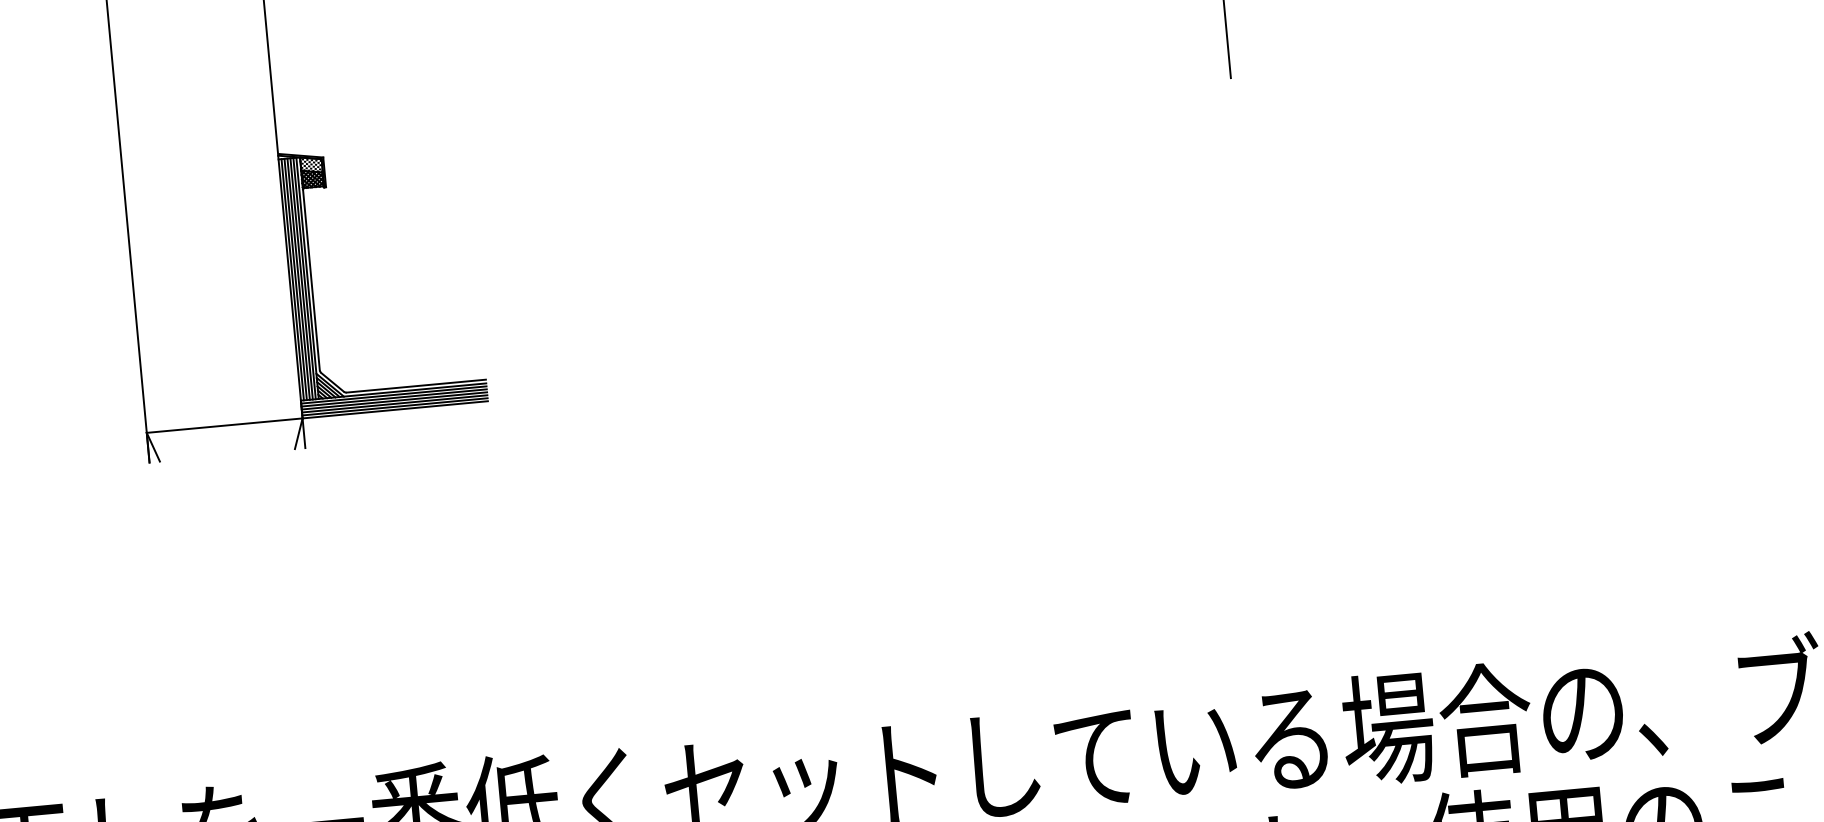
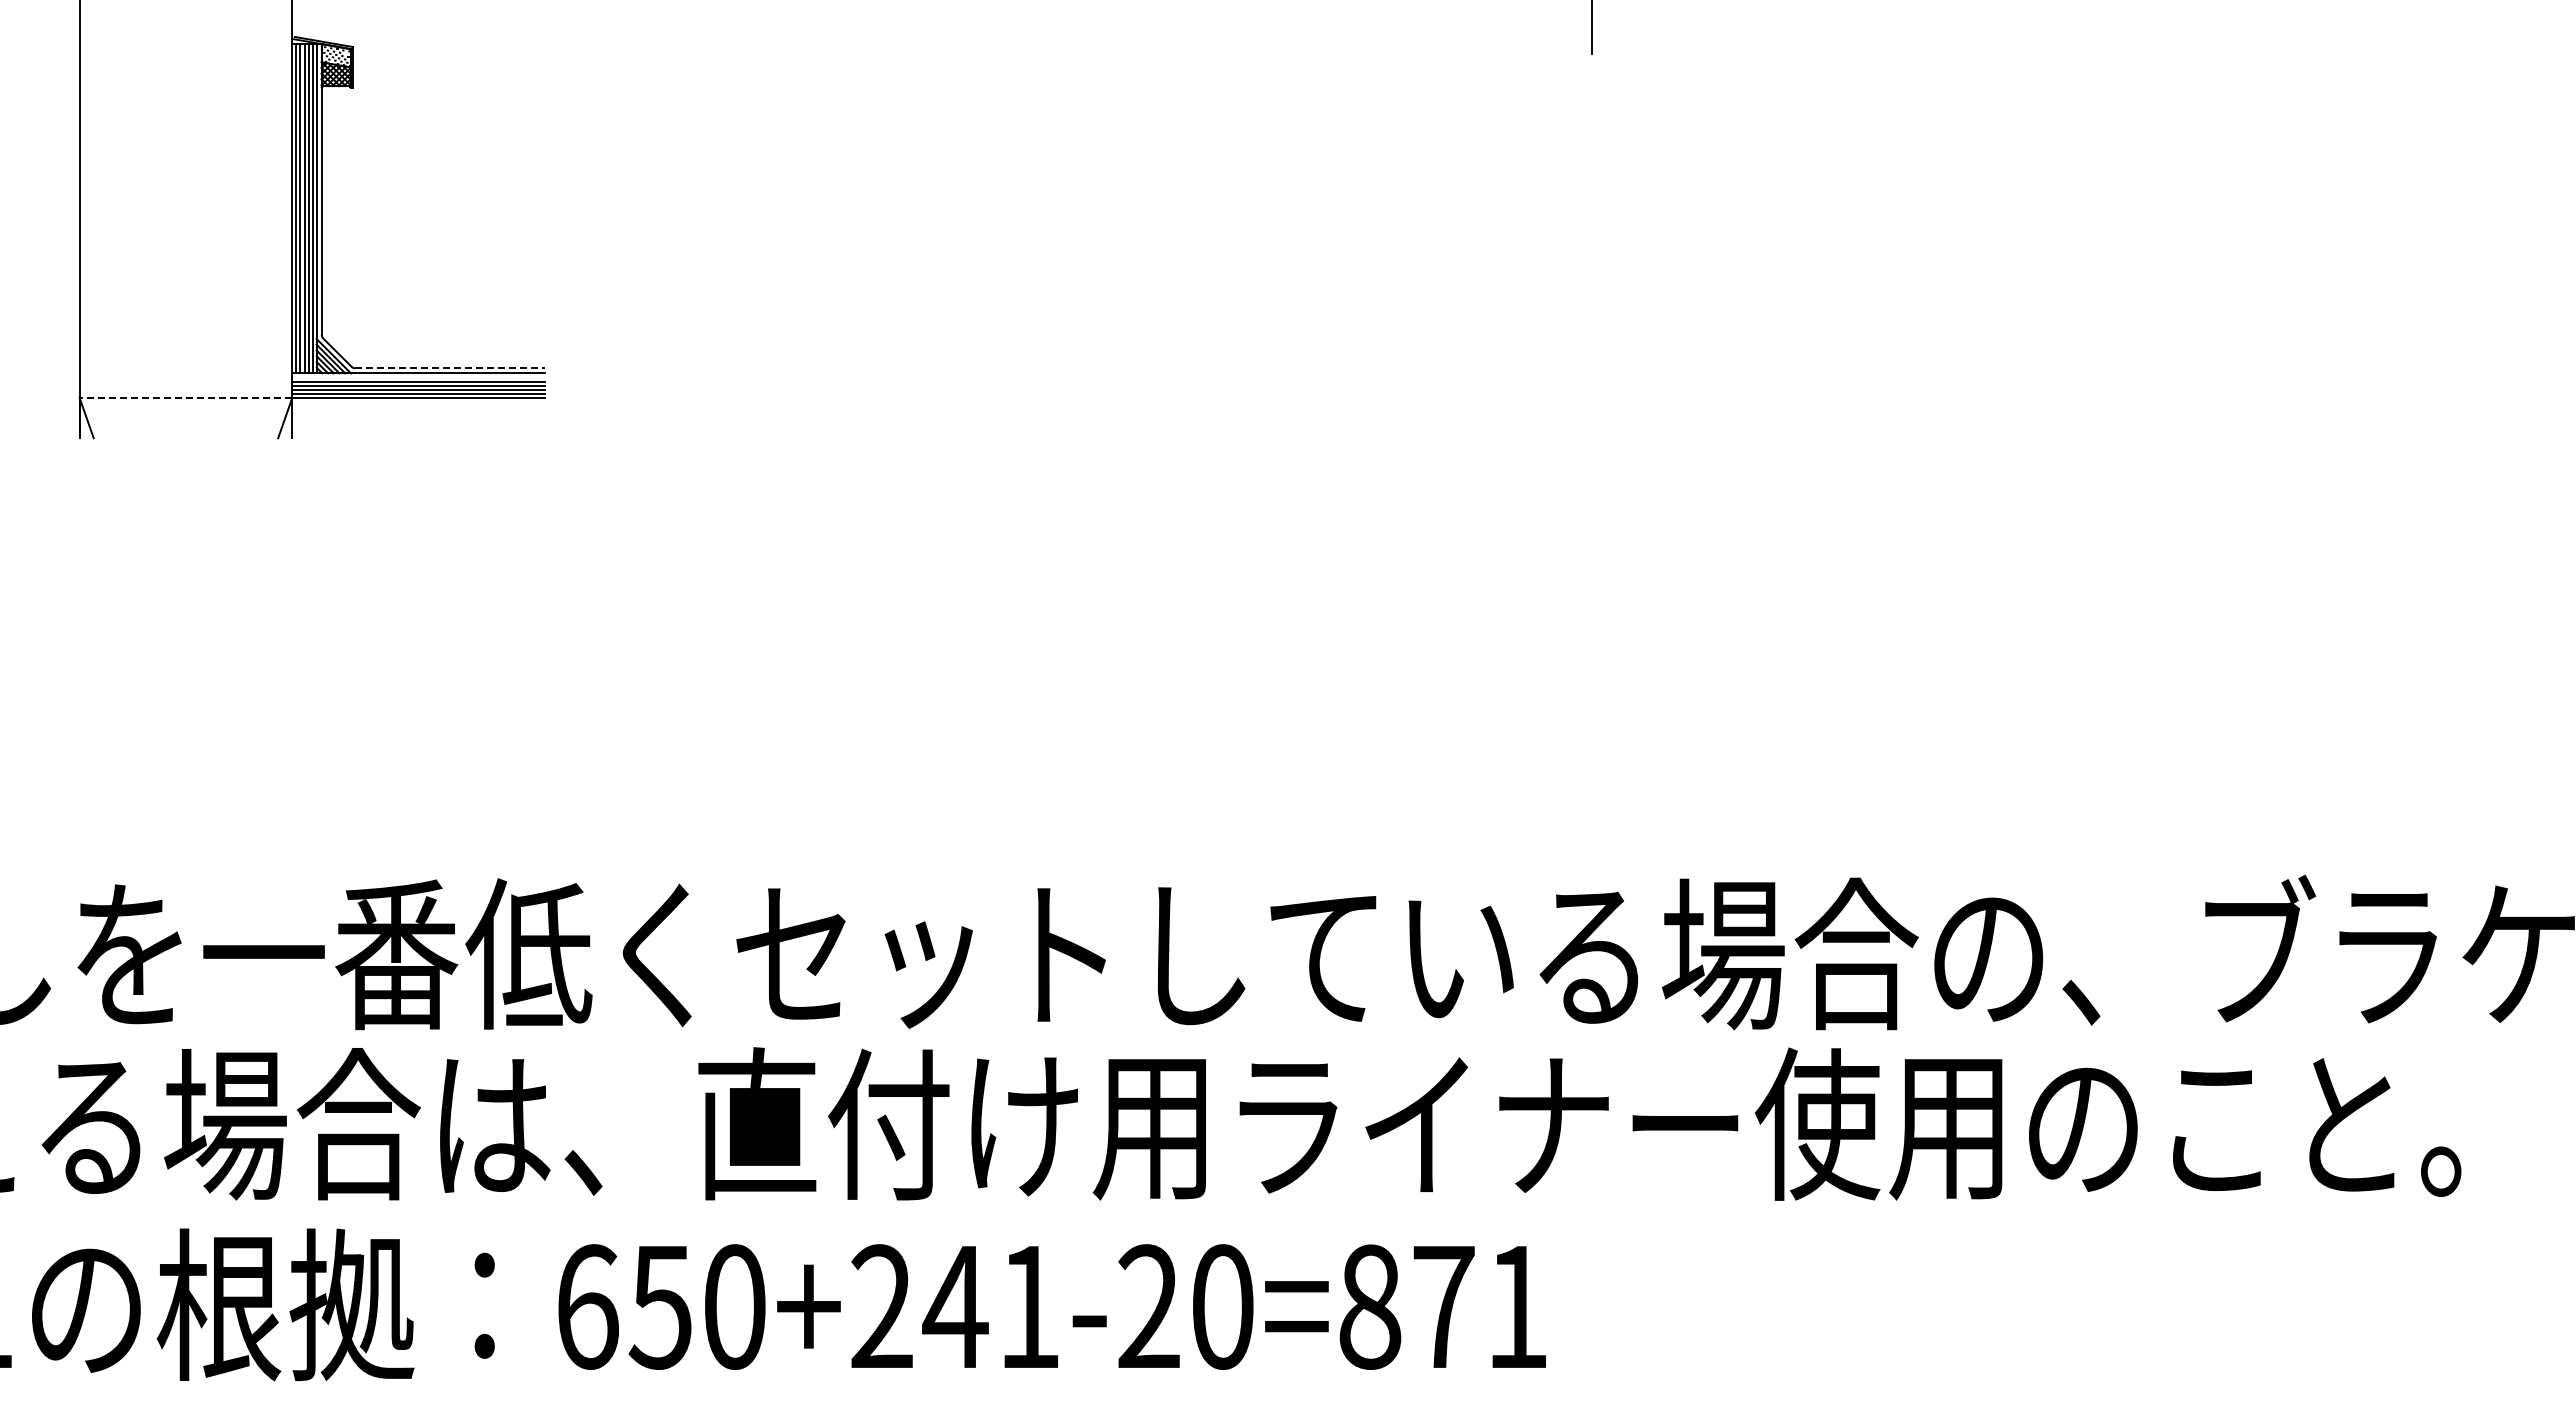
line: (416, 386) -> (450, 368), solid -> dashed
line: (393, 395) -> (418, 377), removed
line: (224, 425) -> (185, 397), solid -> dashed

